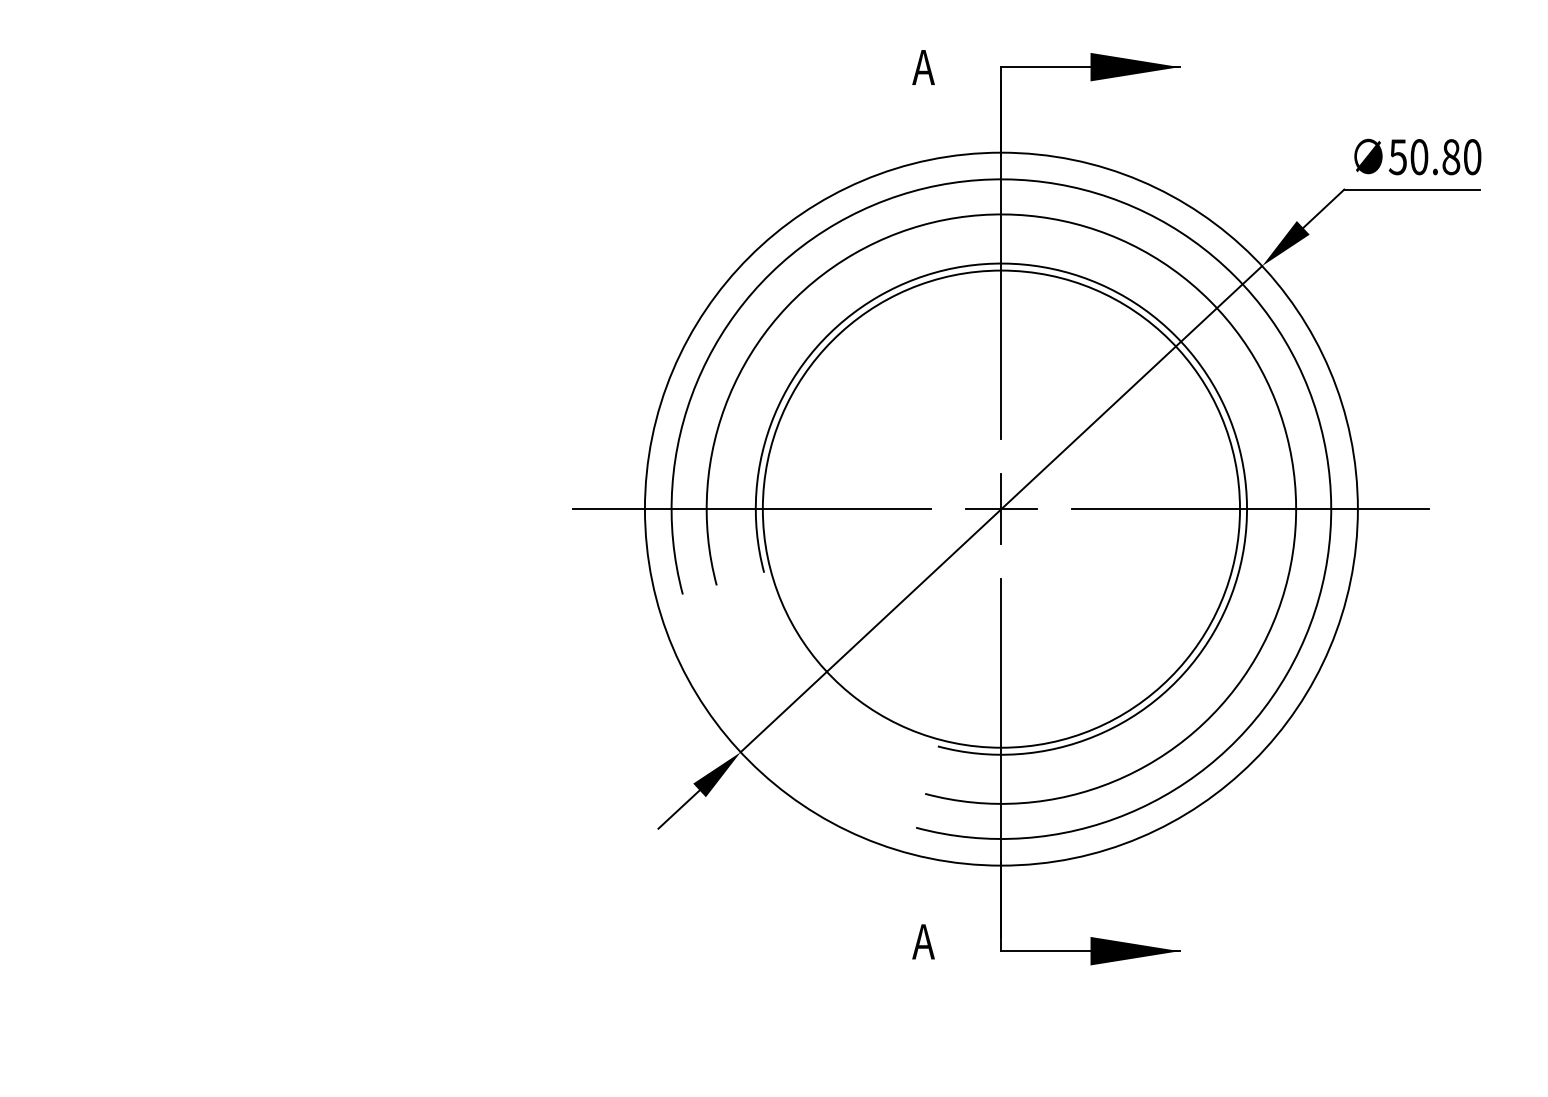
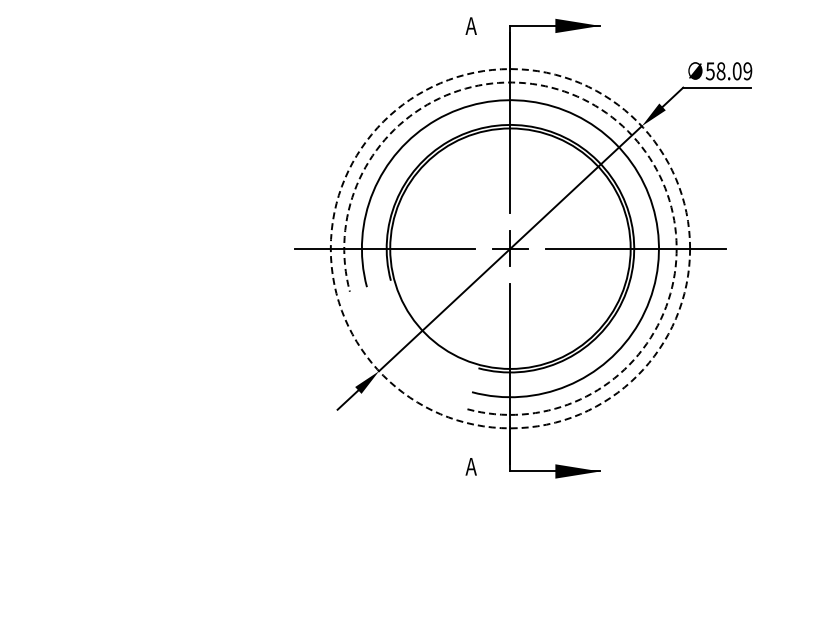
text: (1445, 157) -> (734, 71), 50.80 -> 58.09
arc: (1233, 276) -> (627, 131), solid -> dashed
circle: (1001, 508) -> (510, 248), solid -> dashed

